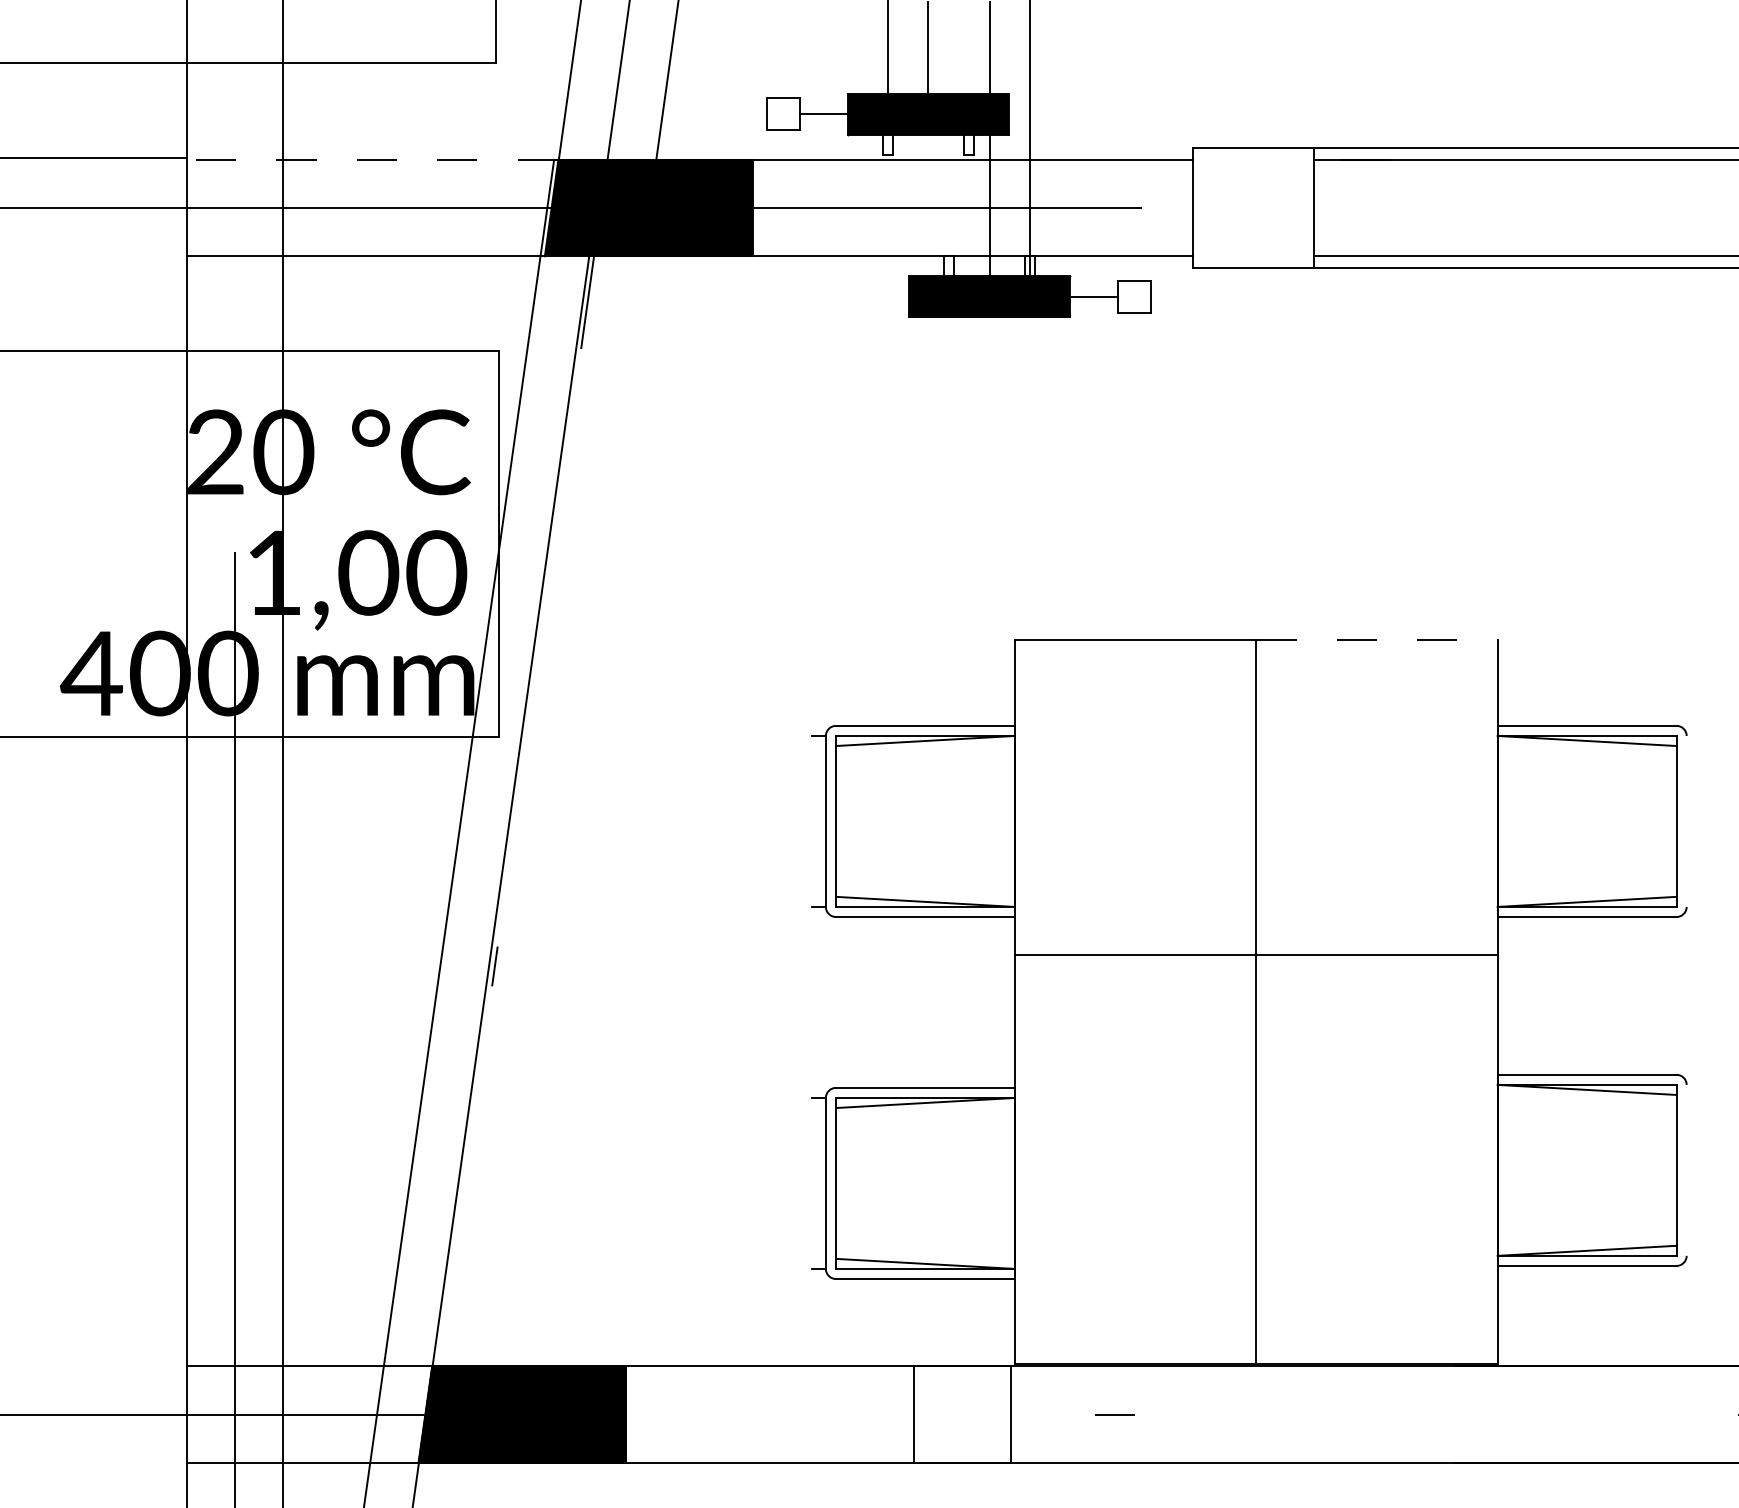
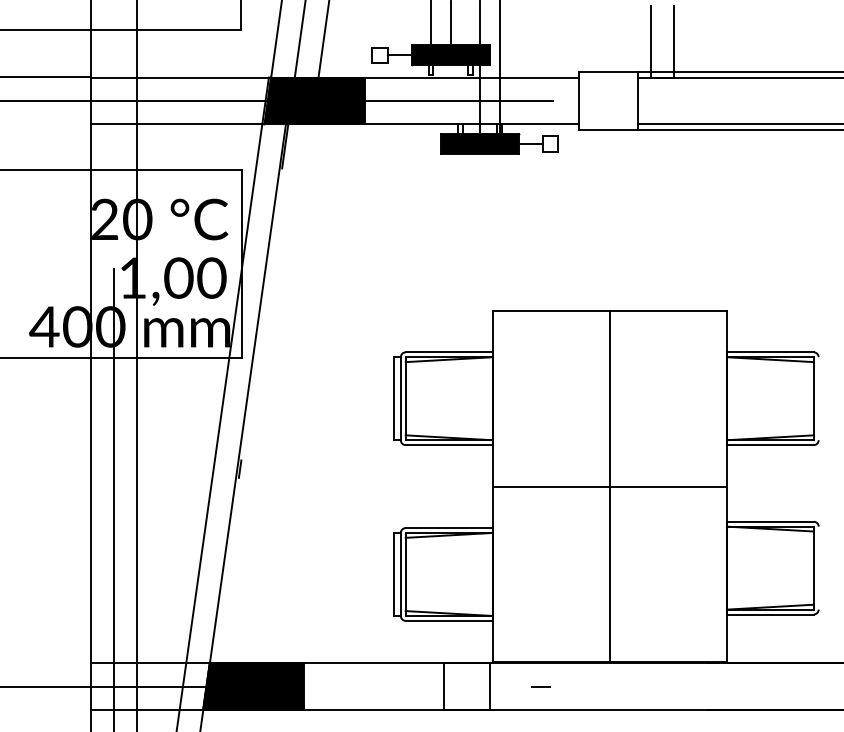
line: (1340, 85) -> (650, 41), added
line: (1389, 85) -> (674, 41), added
line: (372, 159) -> (180, 77), dashed -> solid
line: (1377, 639) -> (668, 310), dashed -> solid
line: (812, 820) -> (394, 398), added
line: (1255, 954) -> (609, 486), moved
line: (812, 1181) -> (394, 573), added

